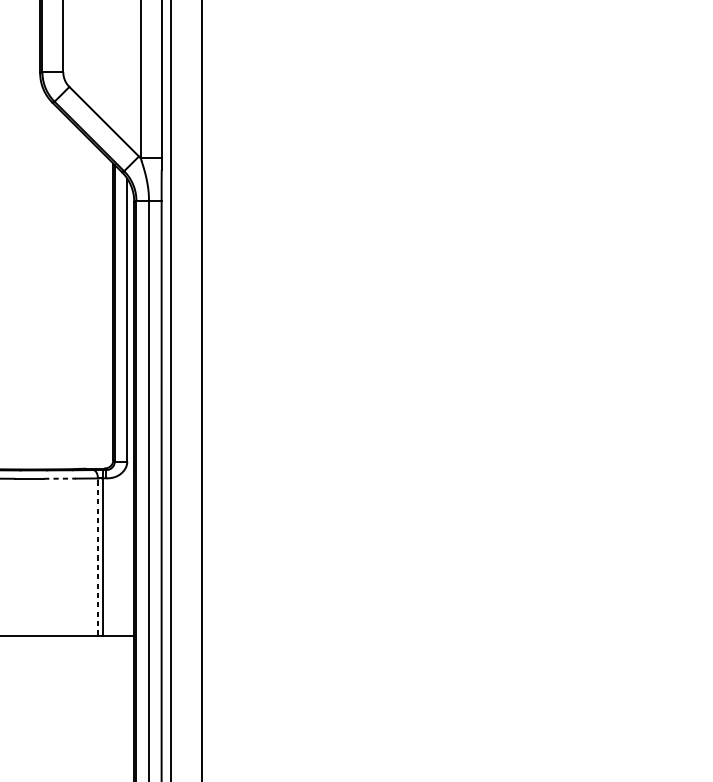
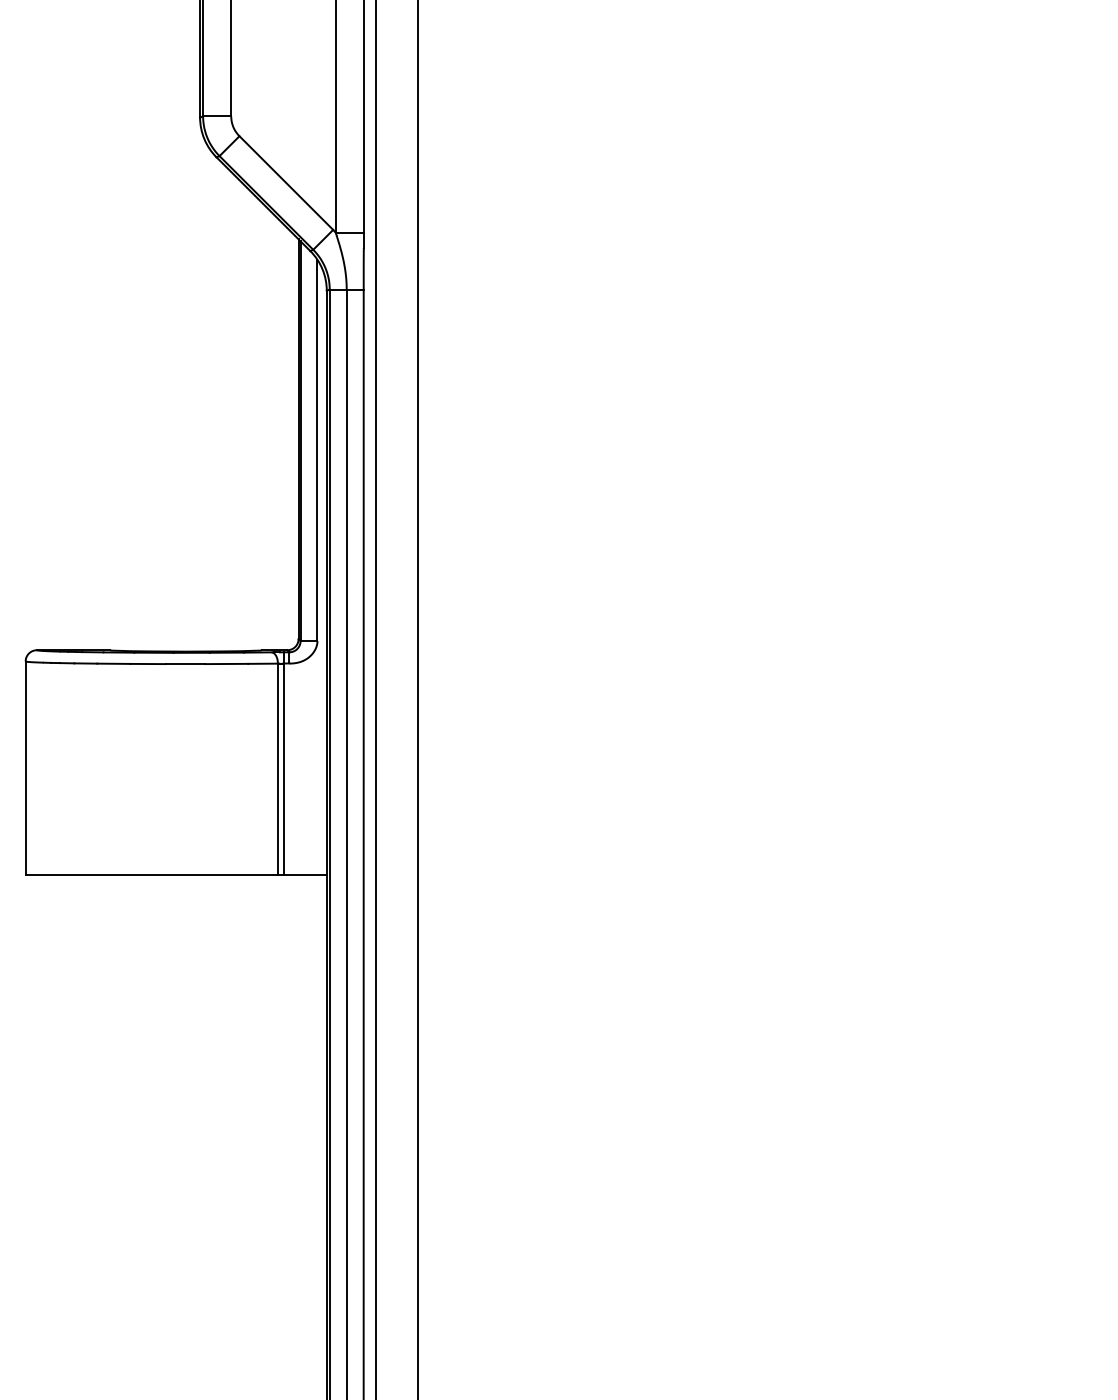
line: (60, 478) -> (227, 663), dashed -> solid
line: (97, 557) -> (277, 769), dashed -> solid

